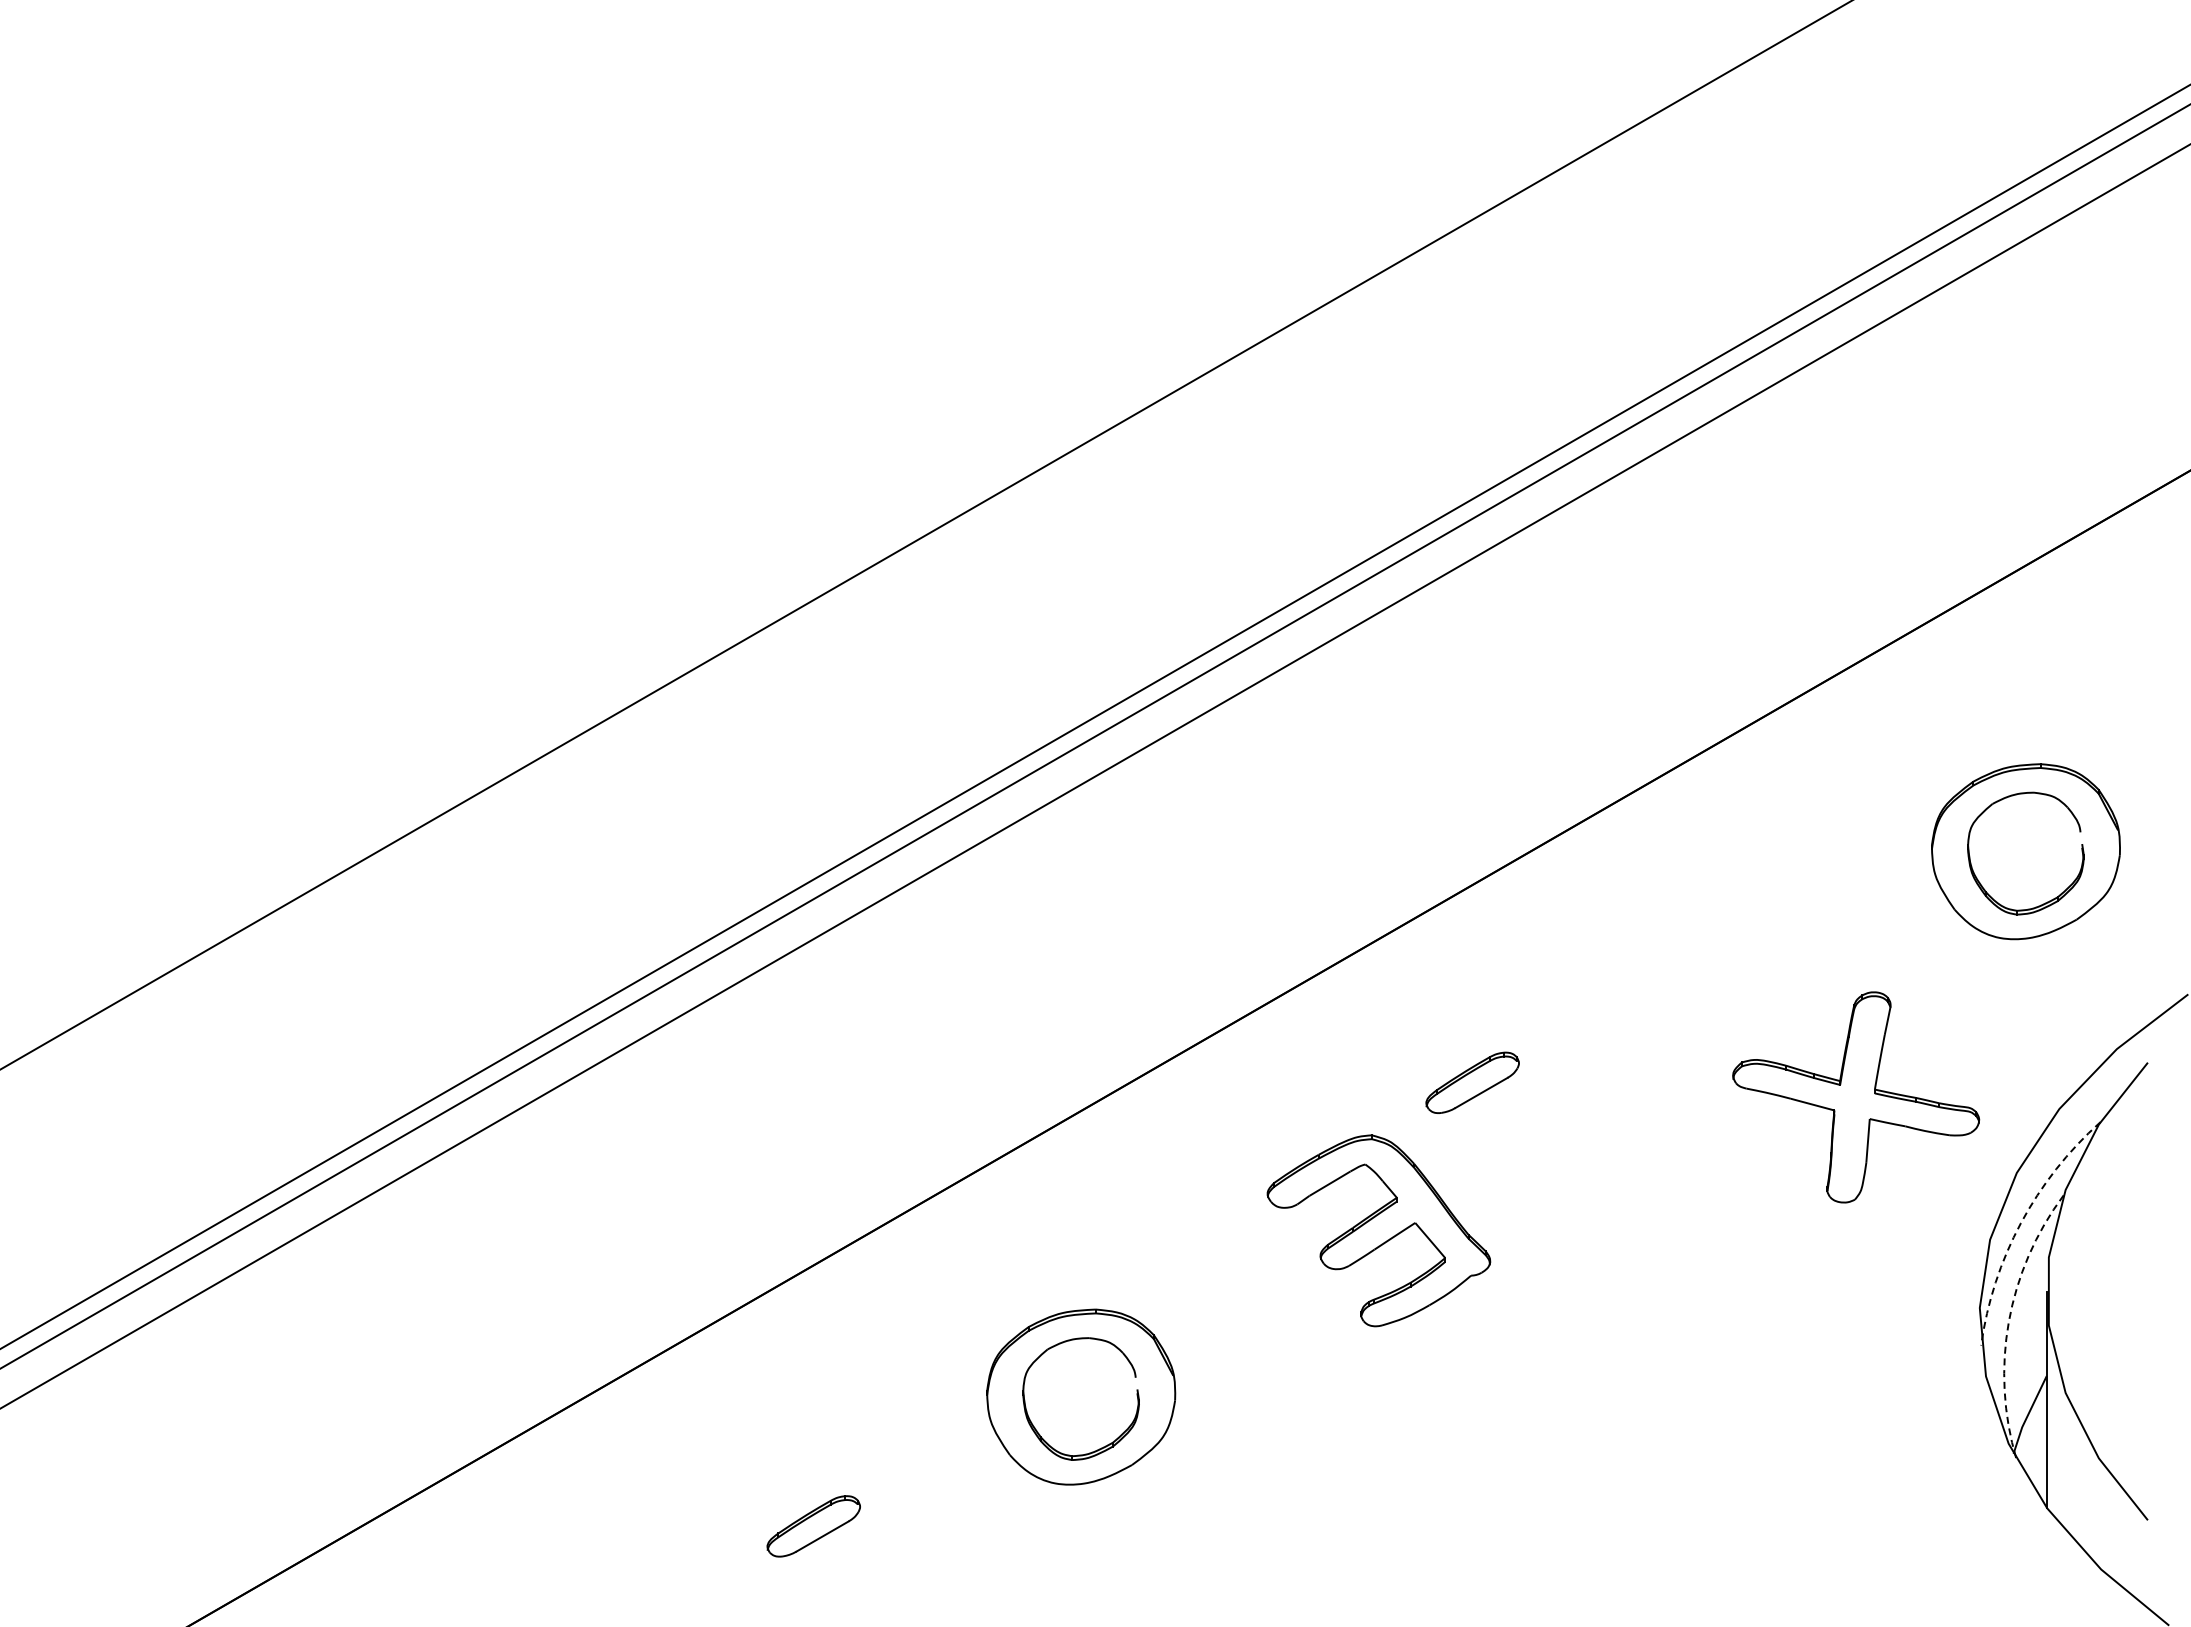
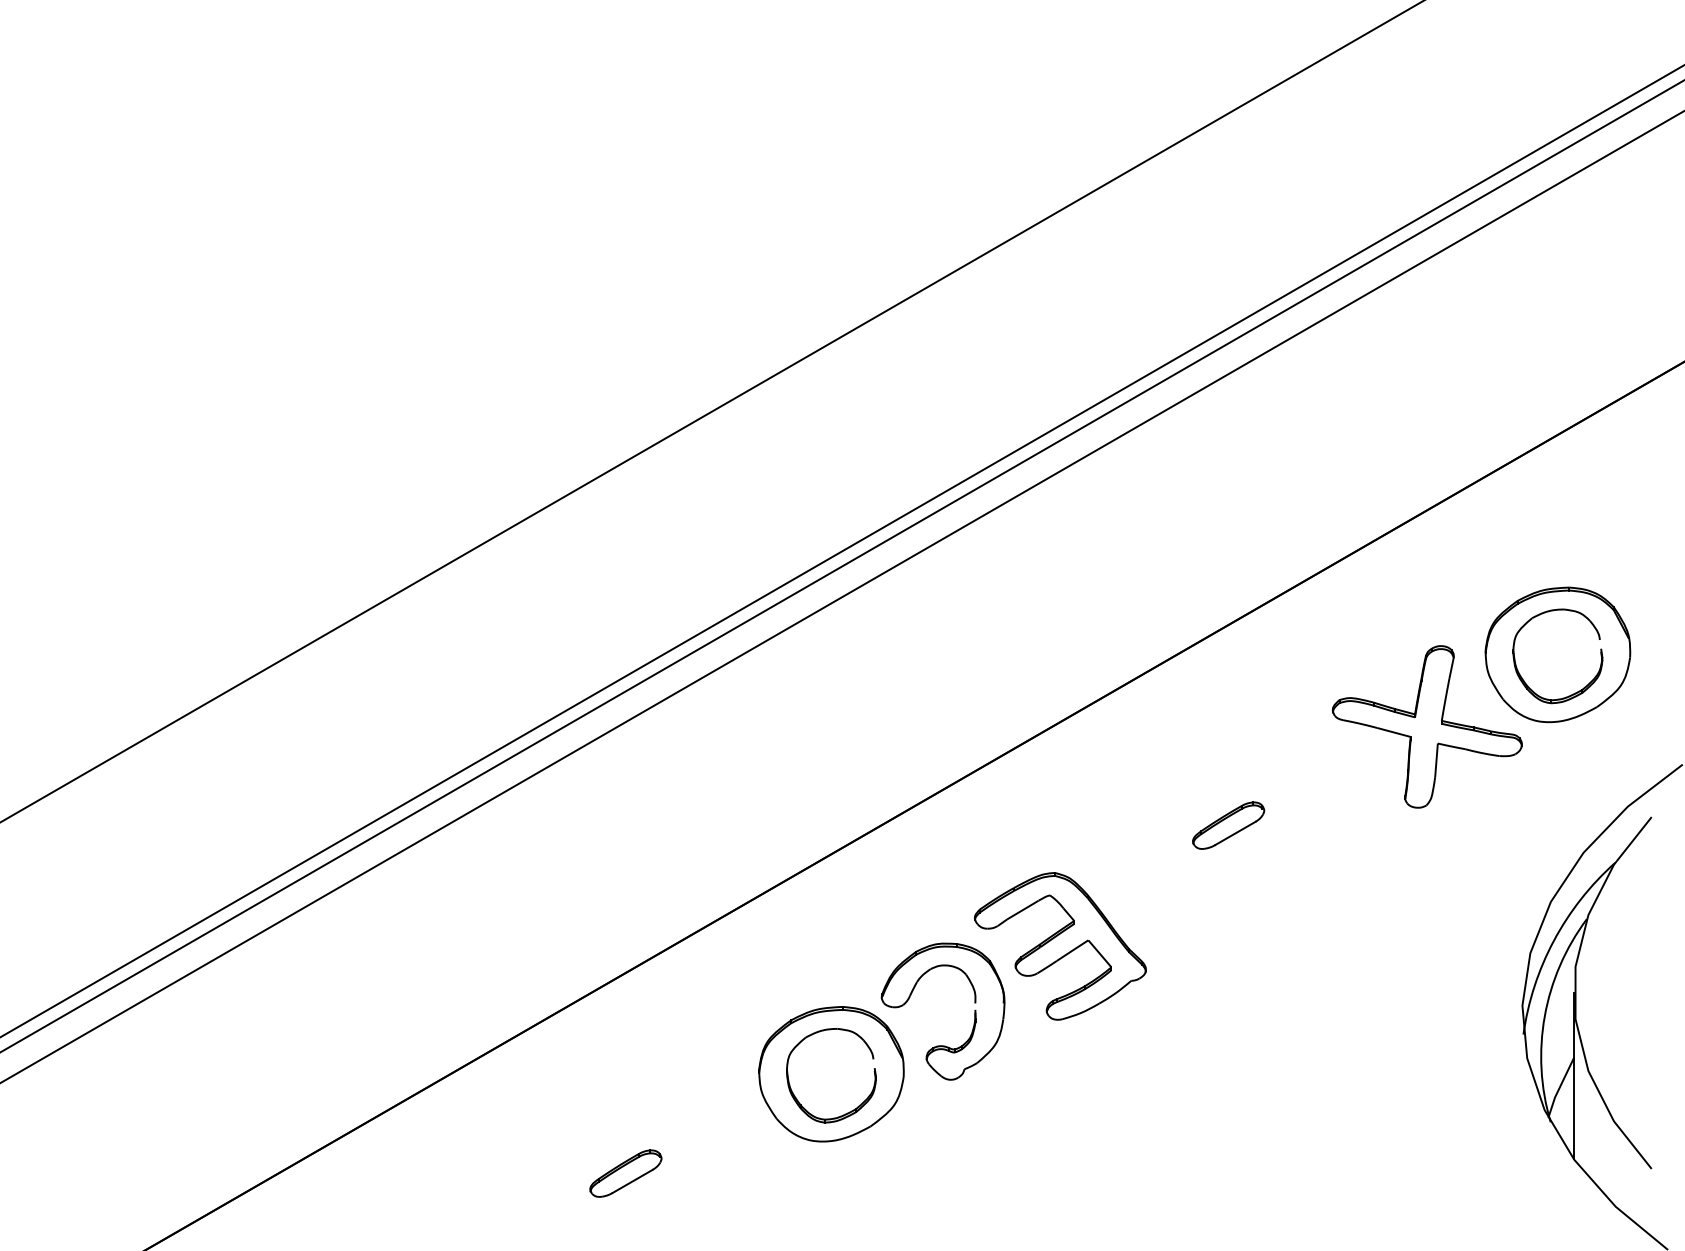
part: (1472, 1082) -> (1228, 825), moved
part: (1856, 1097) -> (1427, 726), moved
arc: (2020, 1223) -> (1553, 940), dashed -> solid
part: (1267, 1315) -> (974, 1011), added
arc: (2008, 1321) -> (1544, 1016), dashed -> solid

